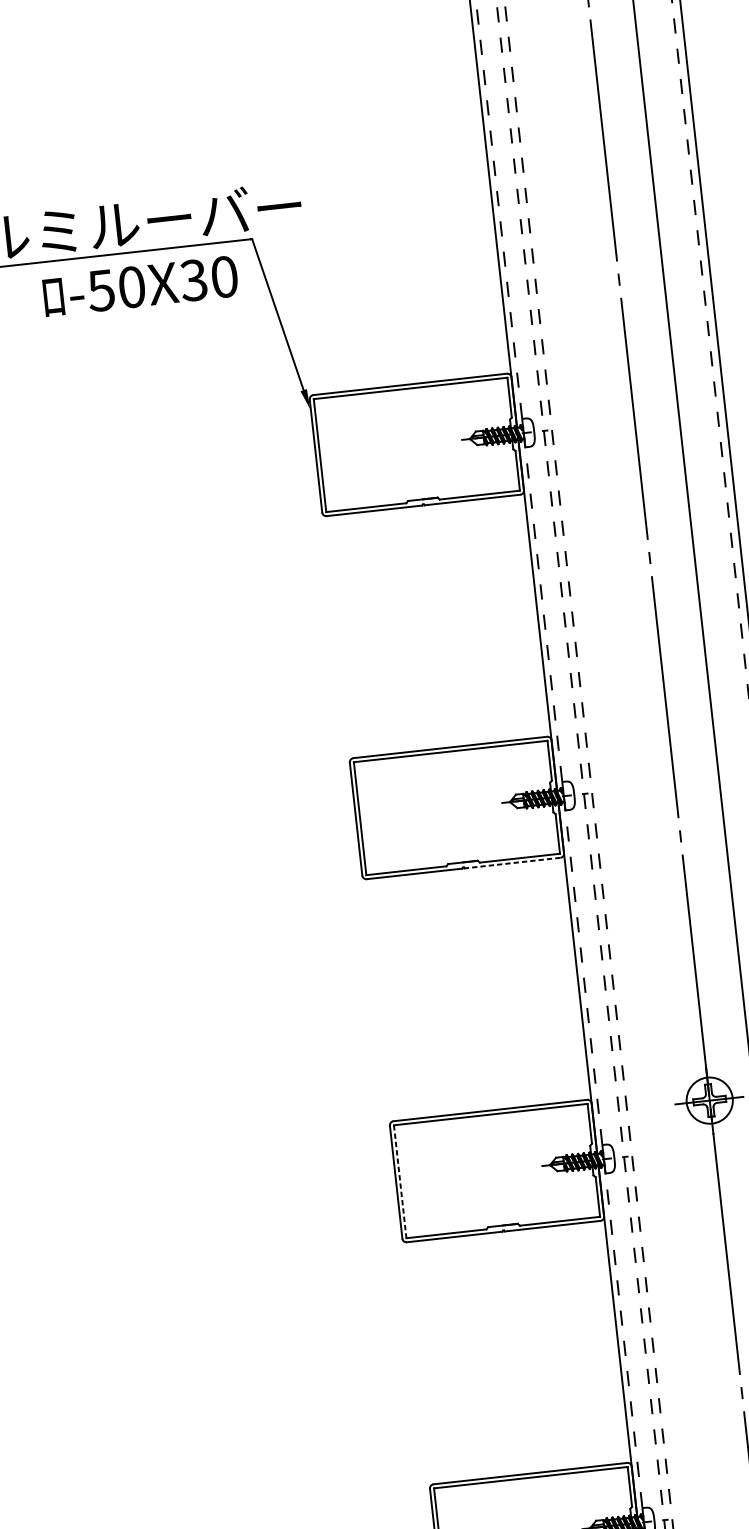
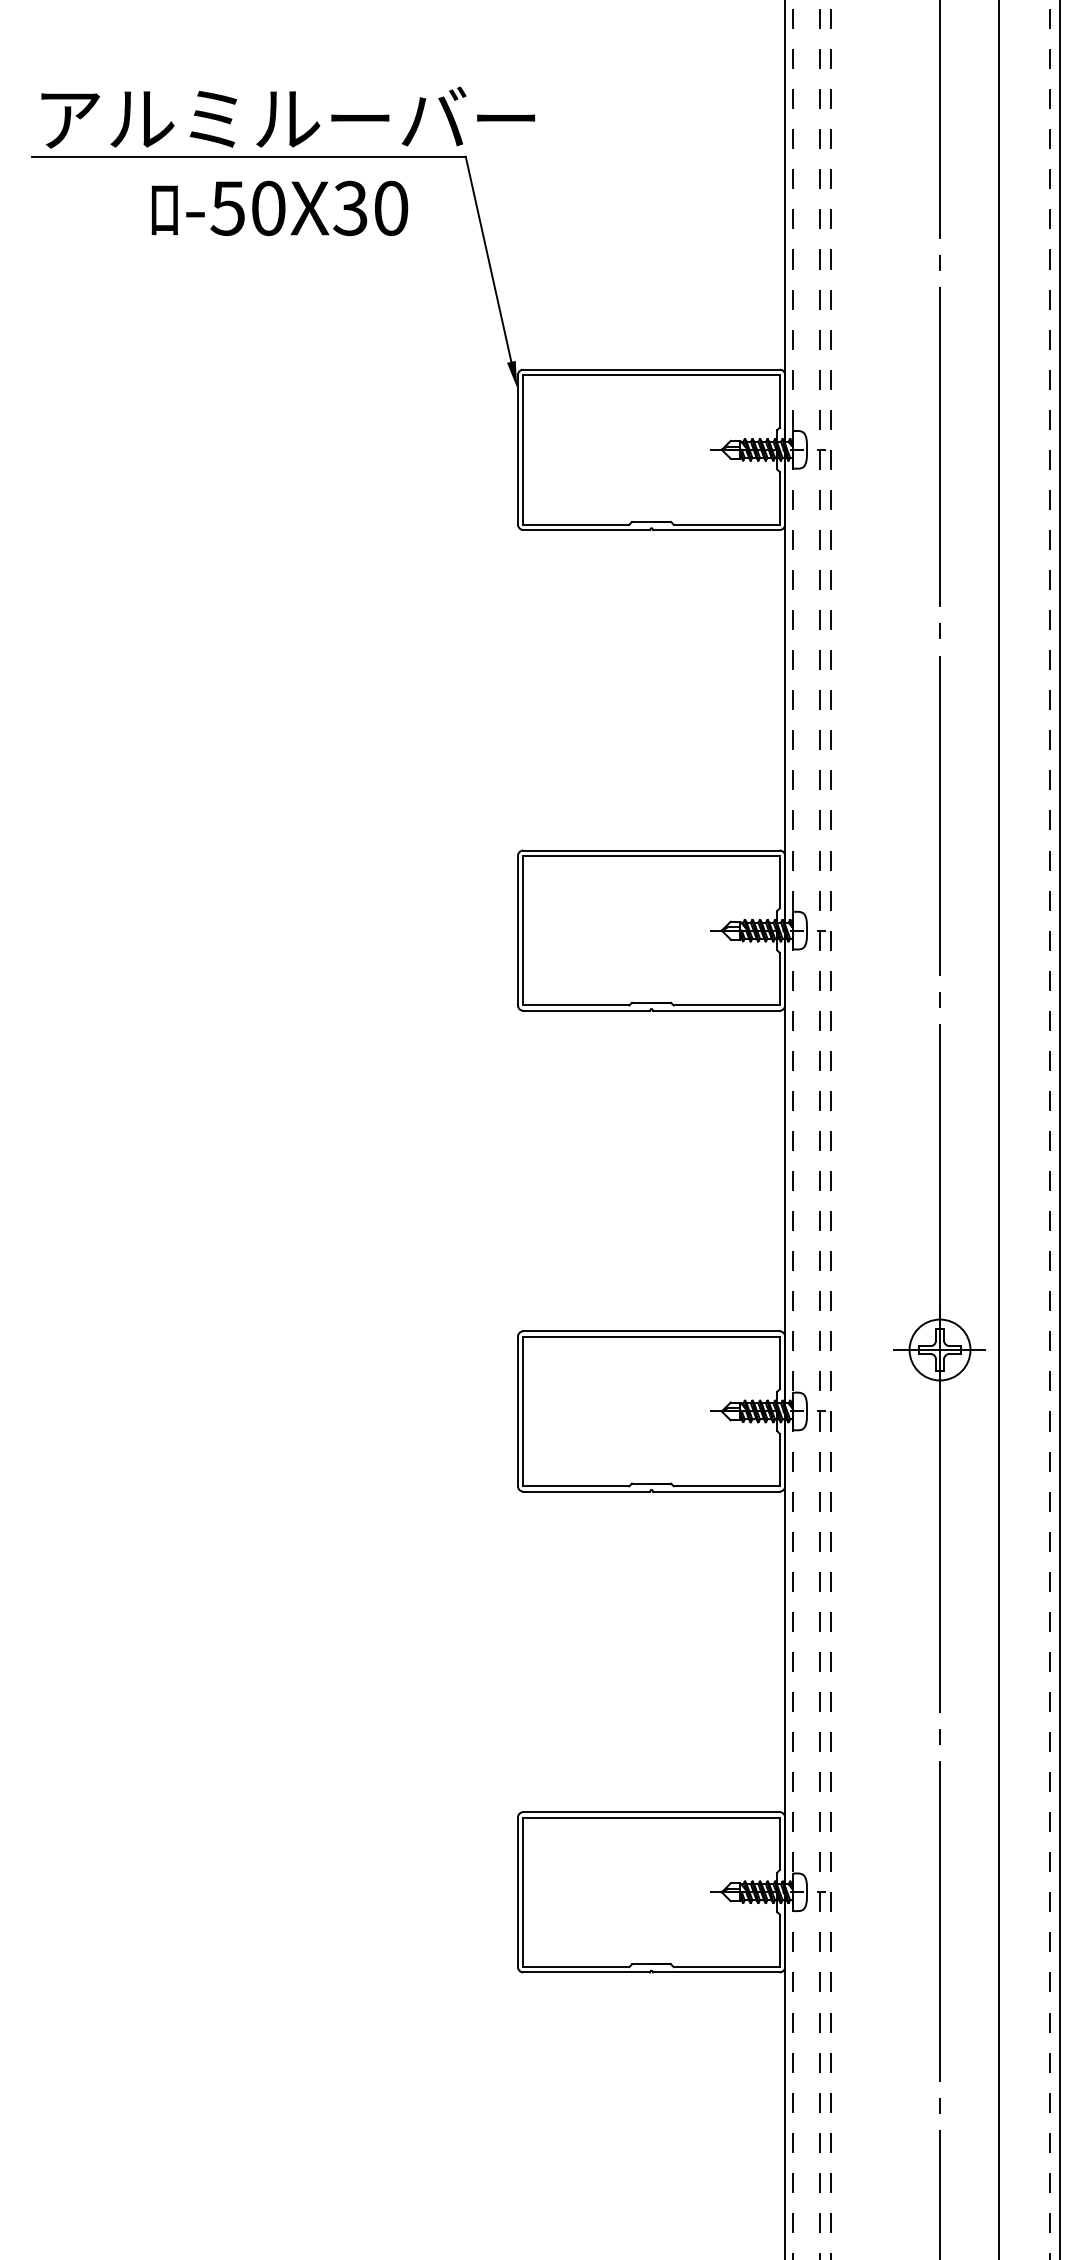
text: (140, 285) -> (279, 207), moved
line: (511, 862) -> (715, 1010), dashed -> solid
line: (400, 1181) -> (523, 1411), dashed -> solid

